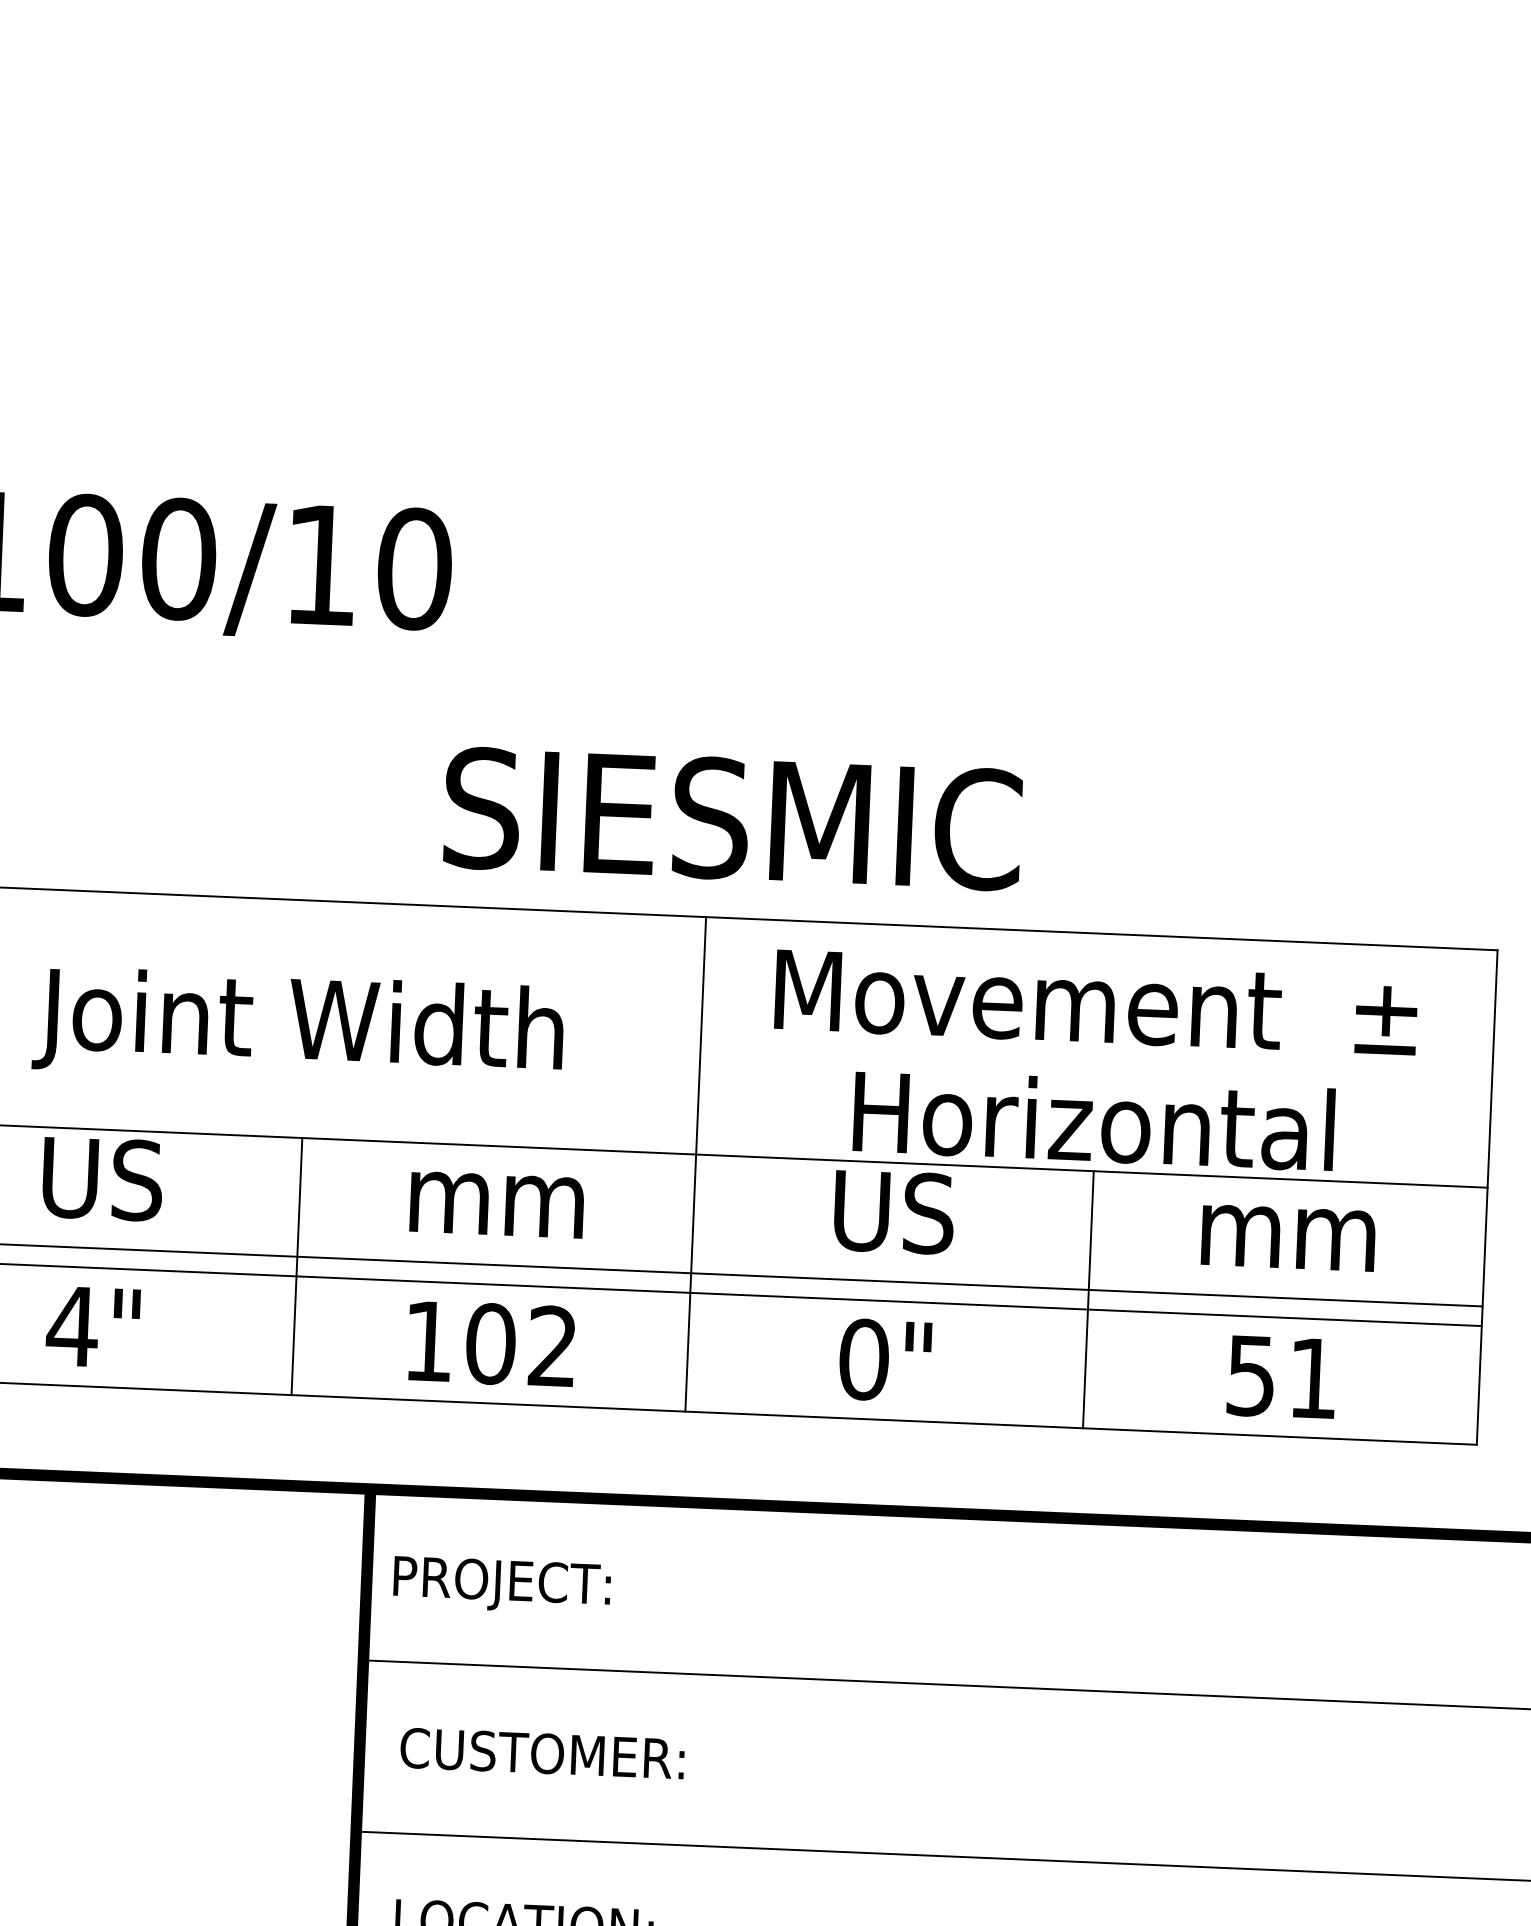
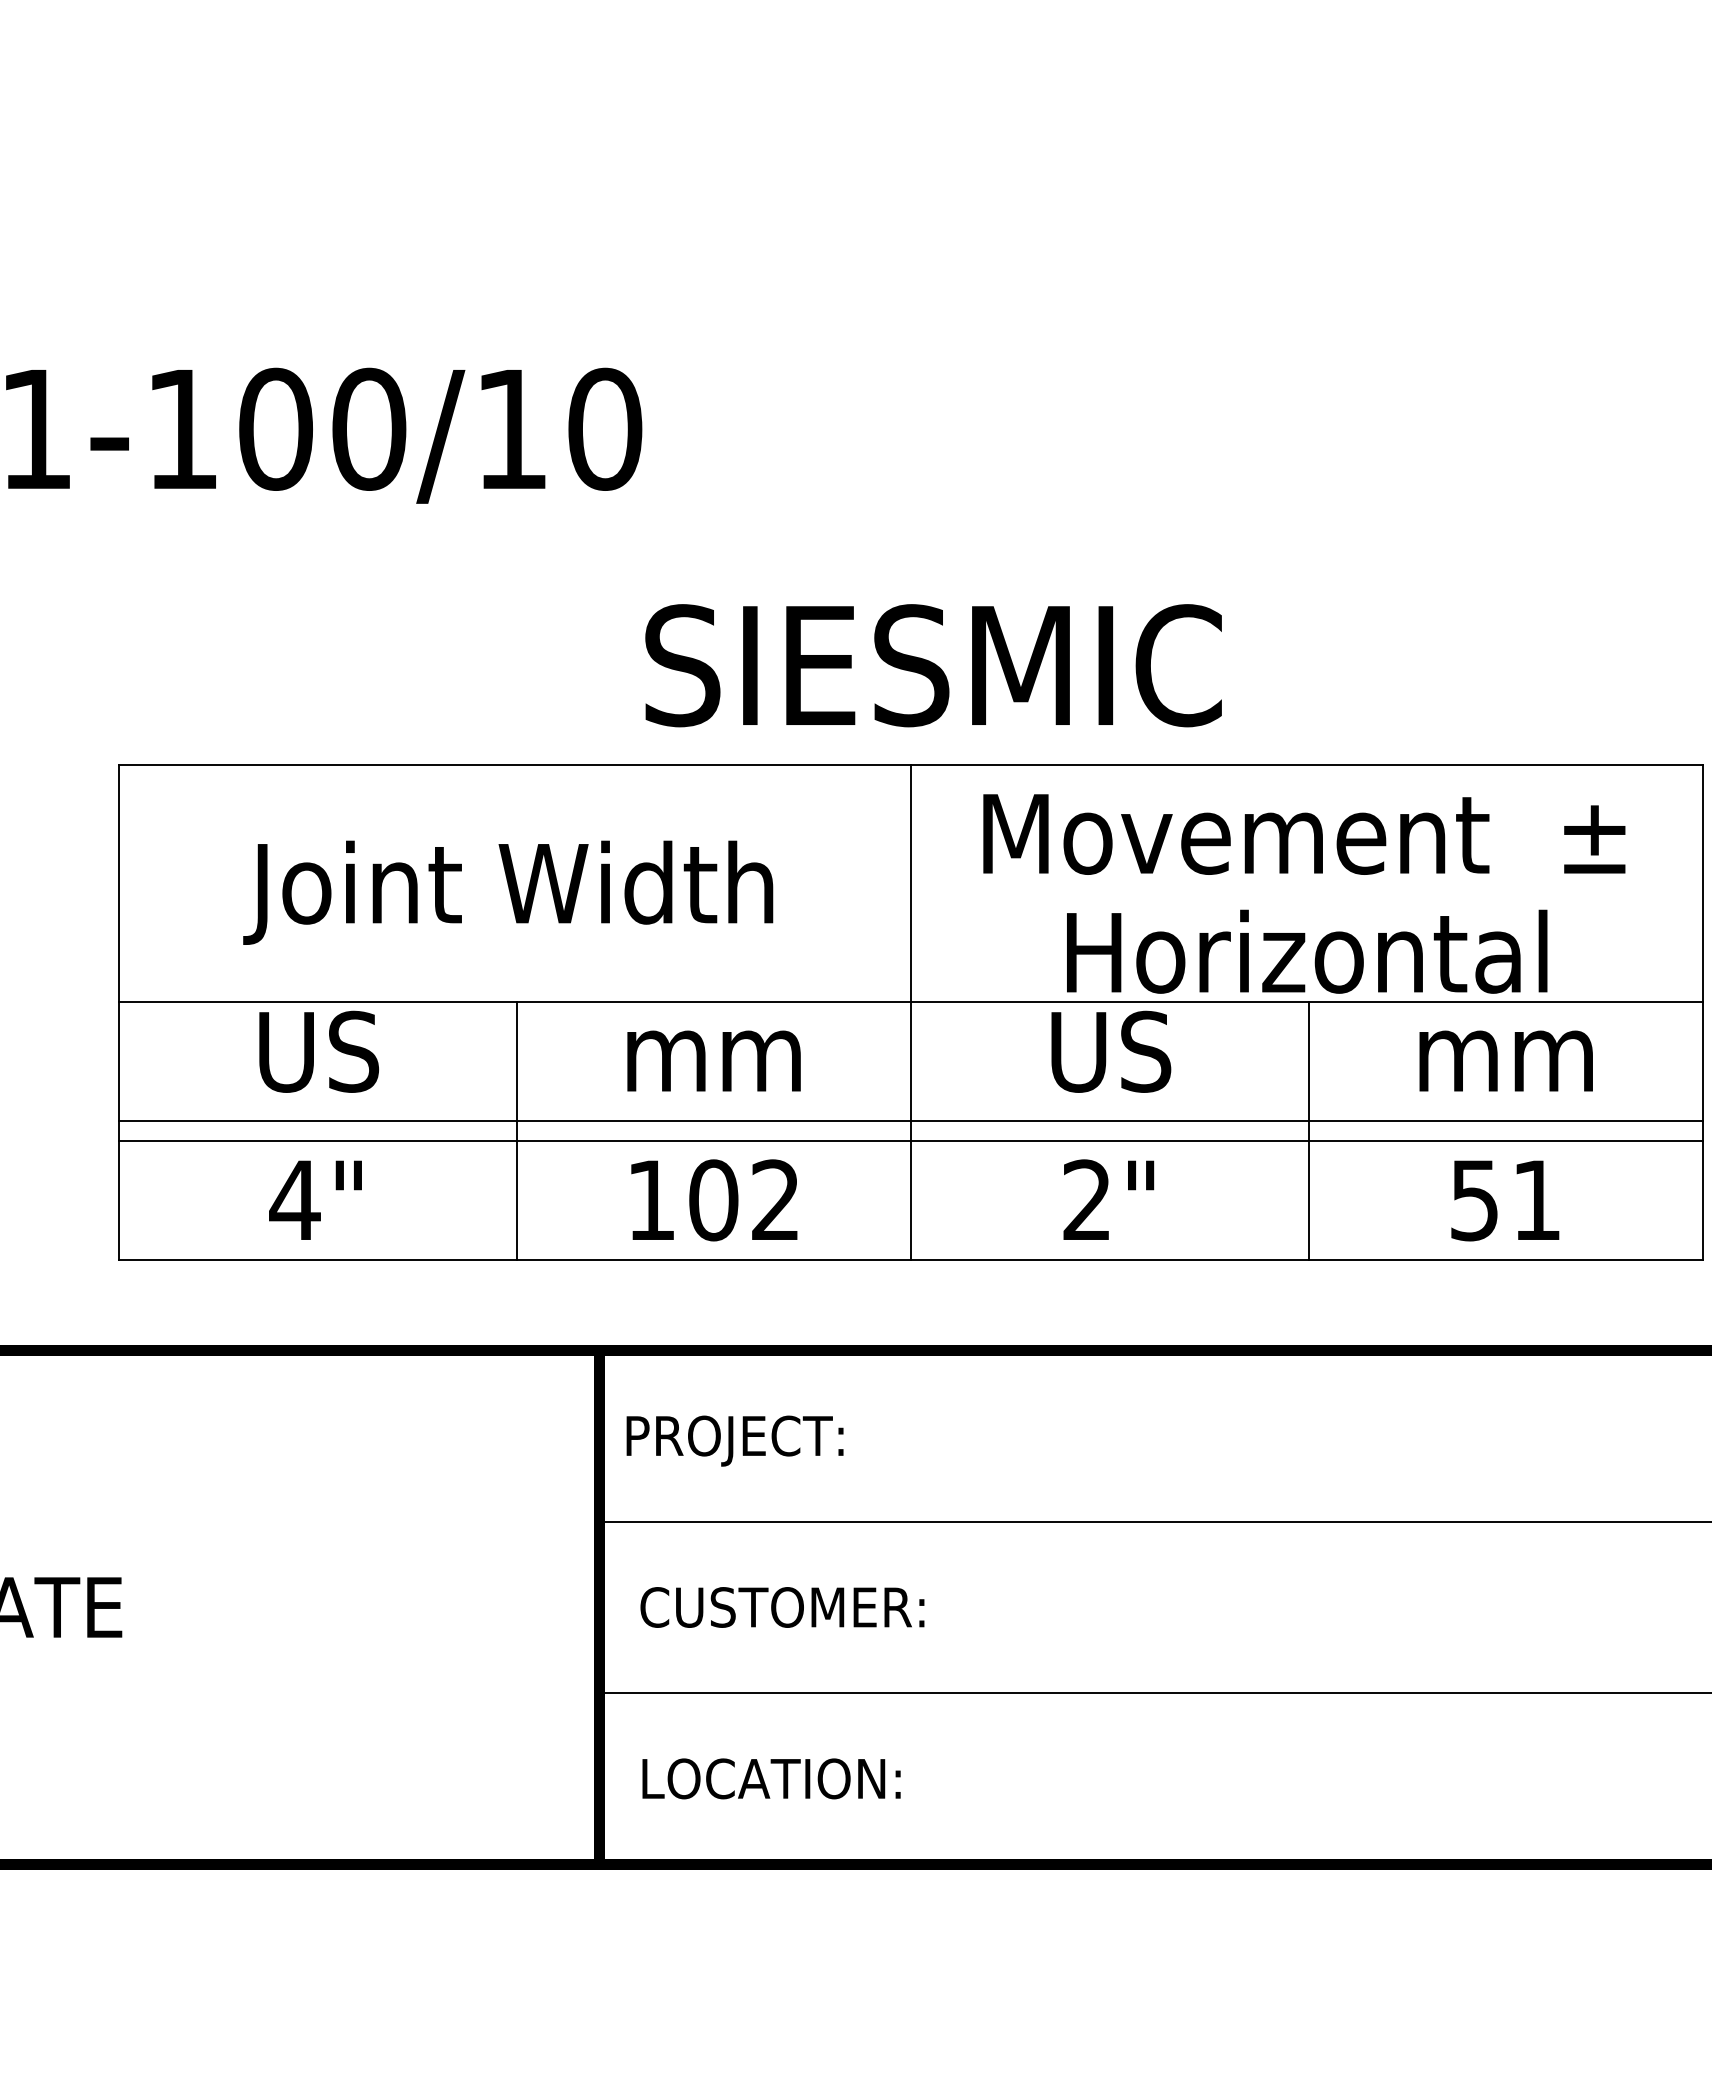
text: (864, 1359) -> (1087, 1200), 0" -> 2"

